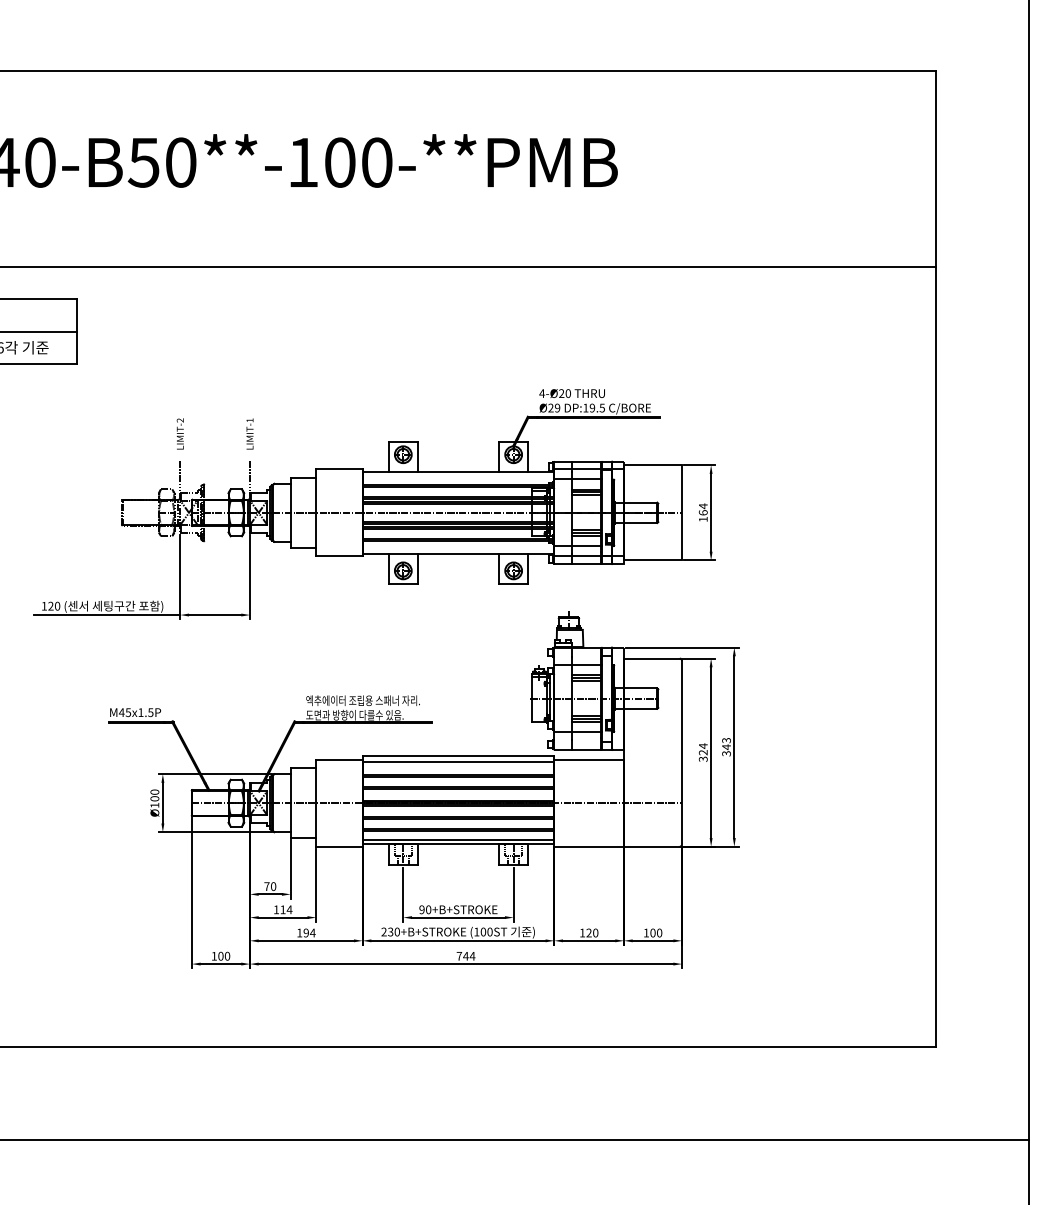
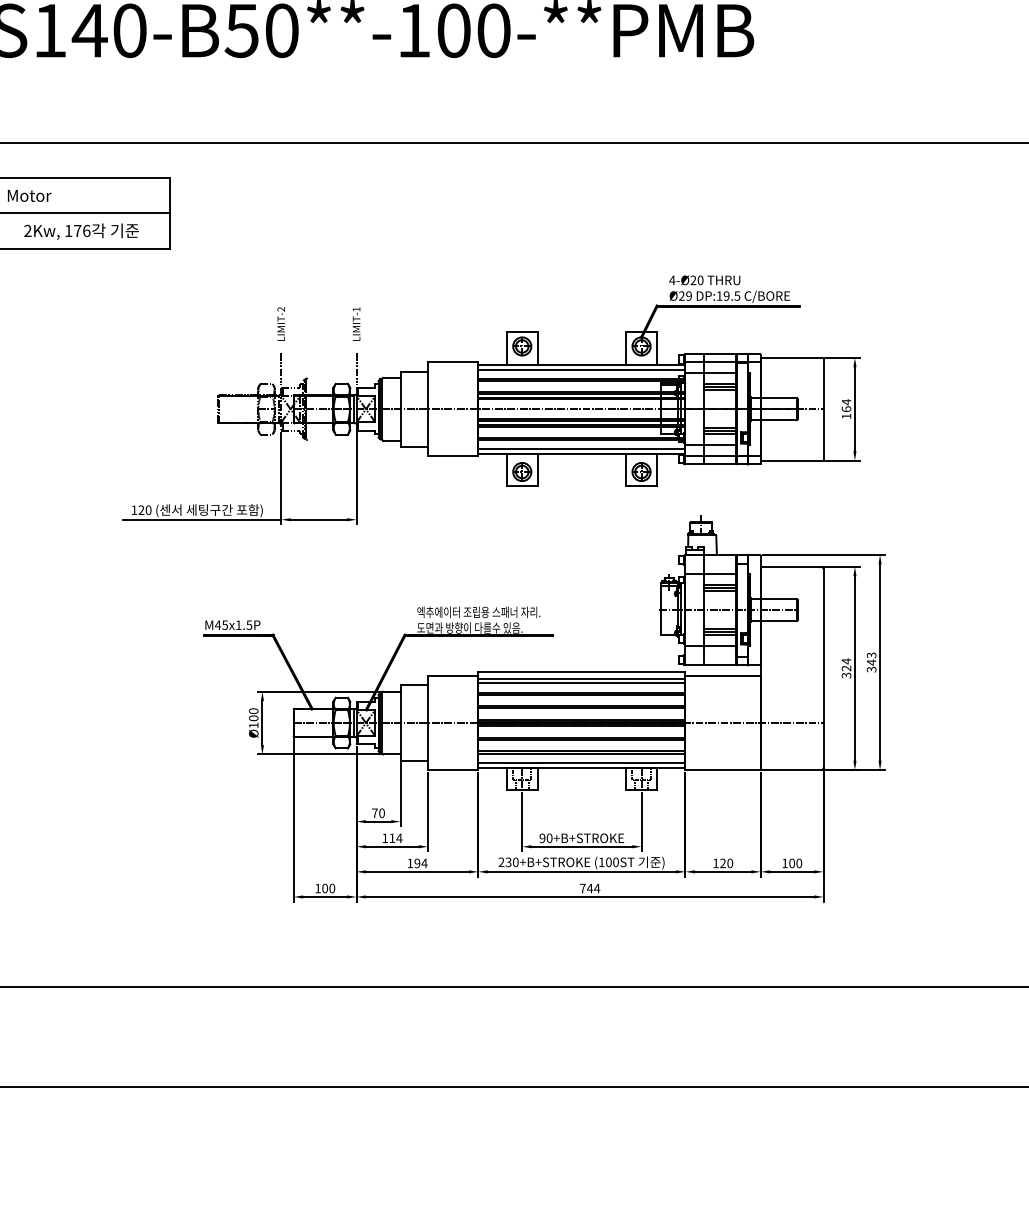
line: (458, 476) -> (581, 369), added
line: (458, 549) -> (581, 448), added
line: (458, 766) -> (581, 683), added

